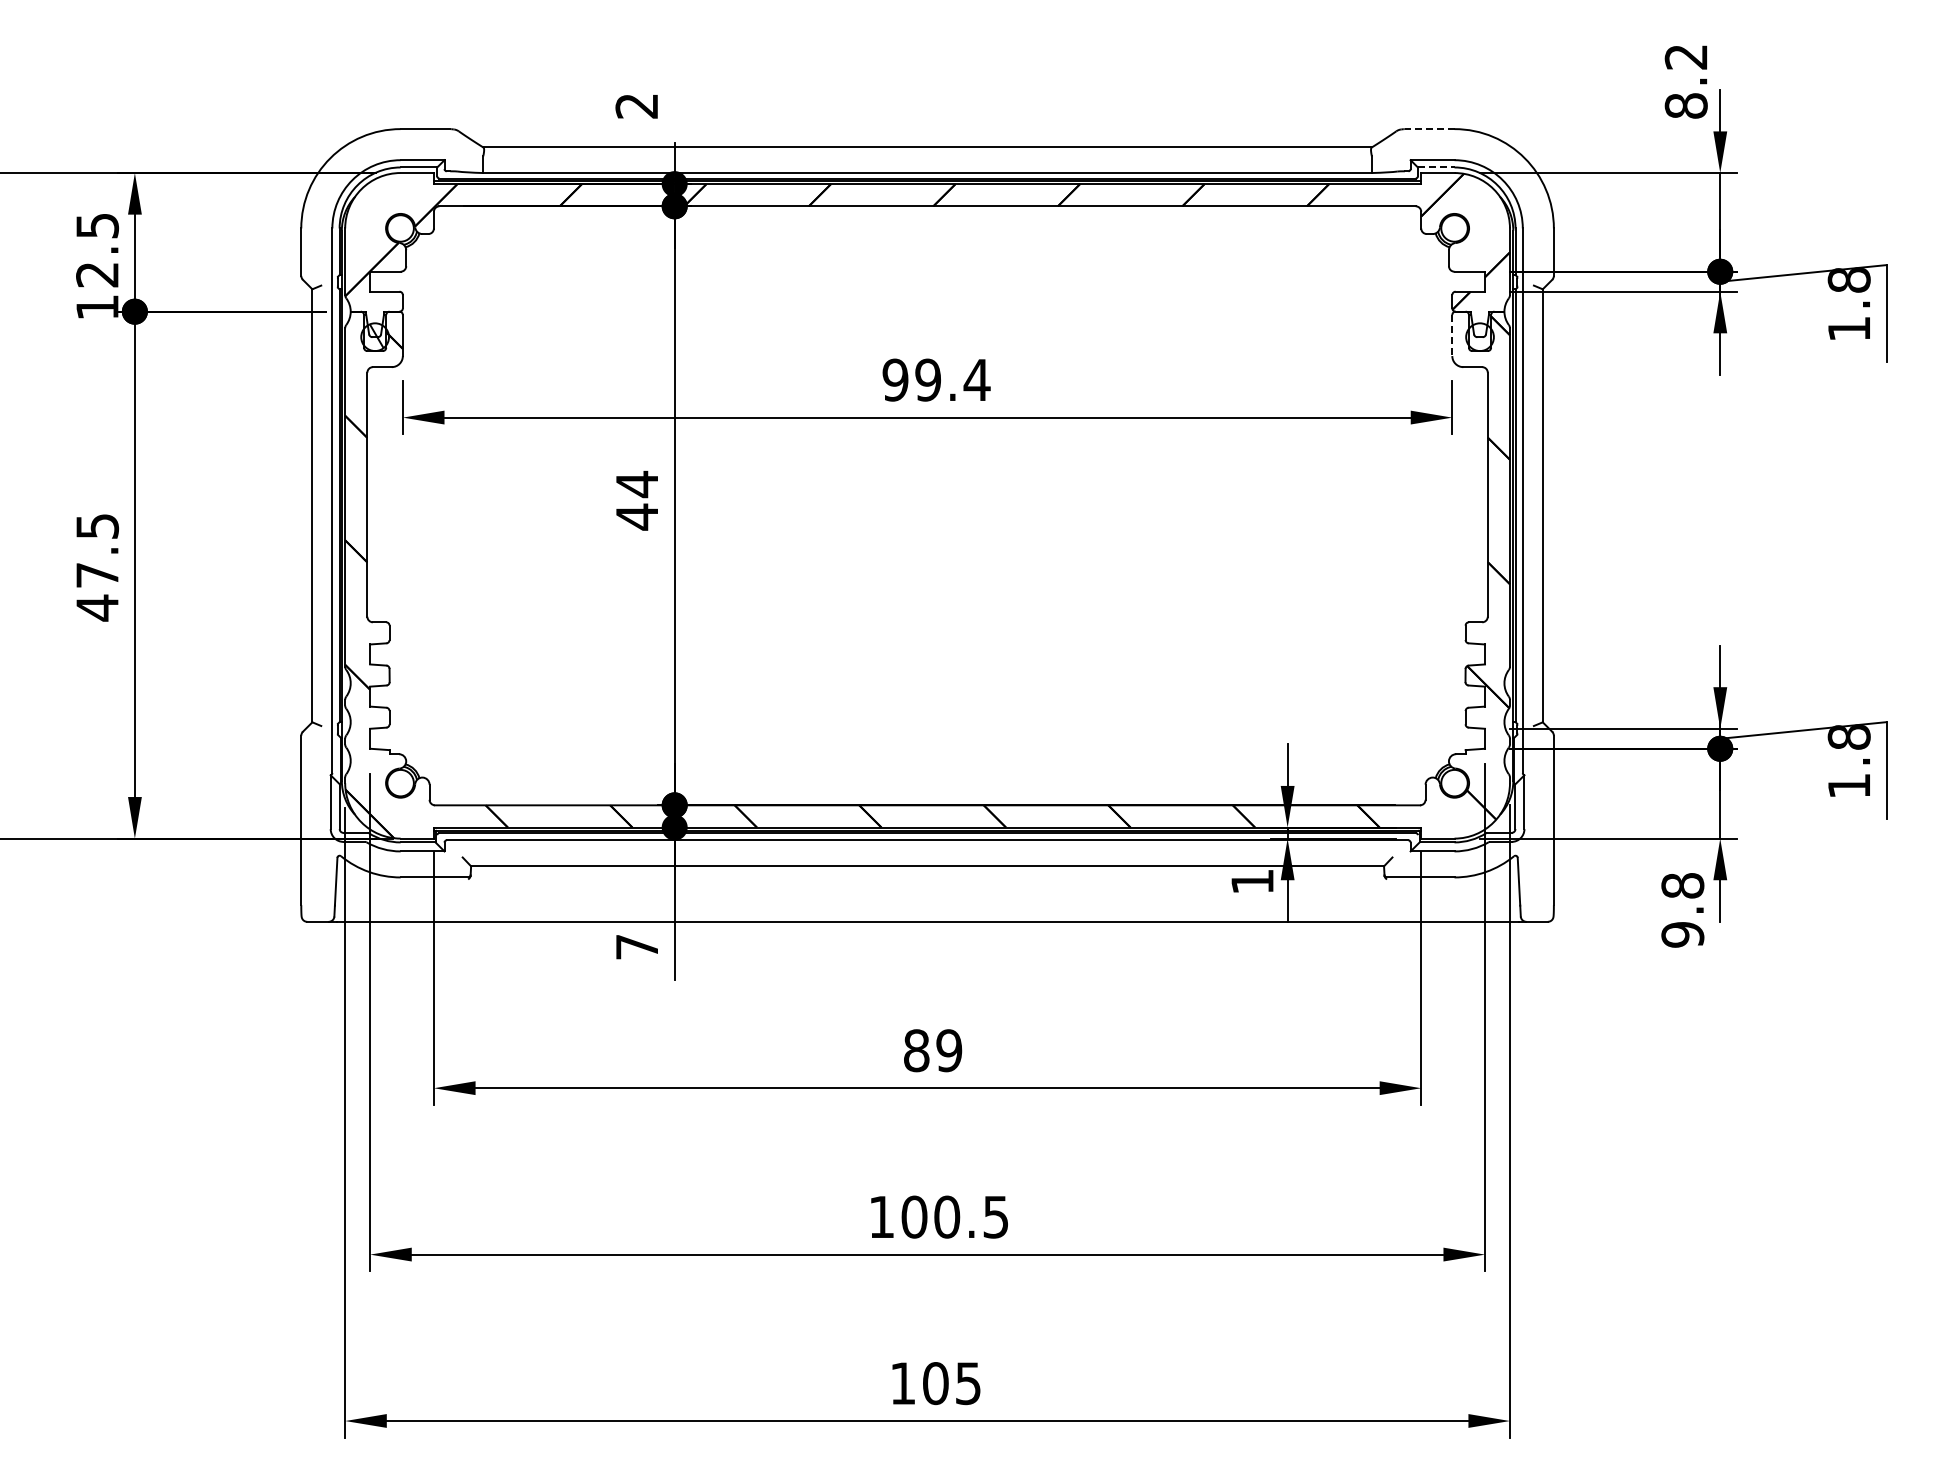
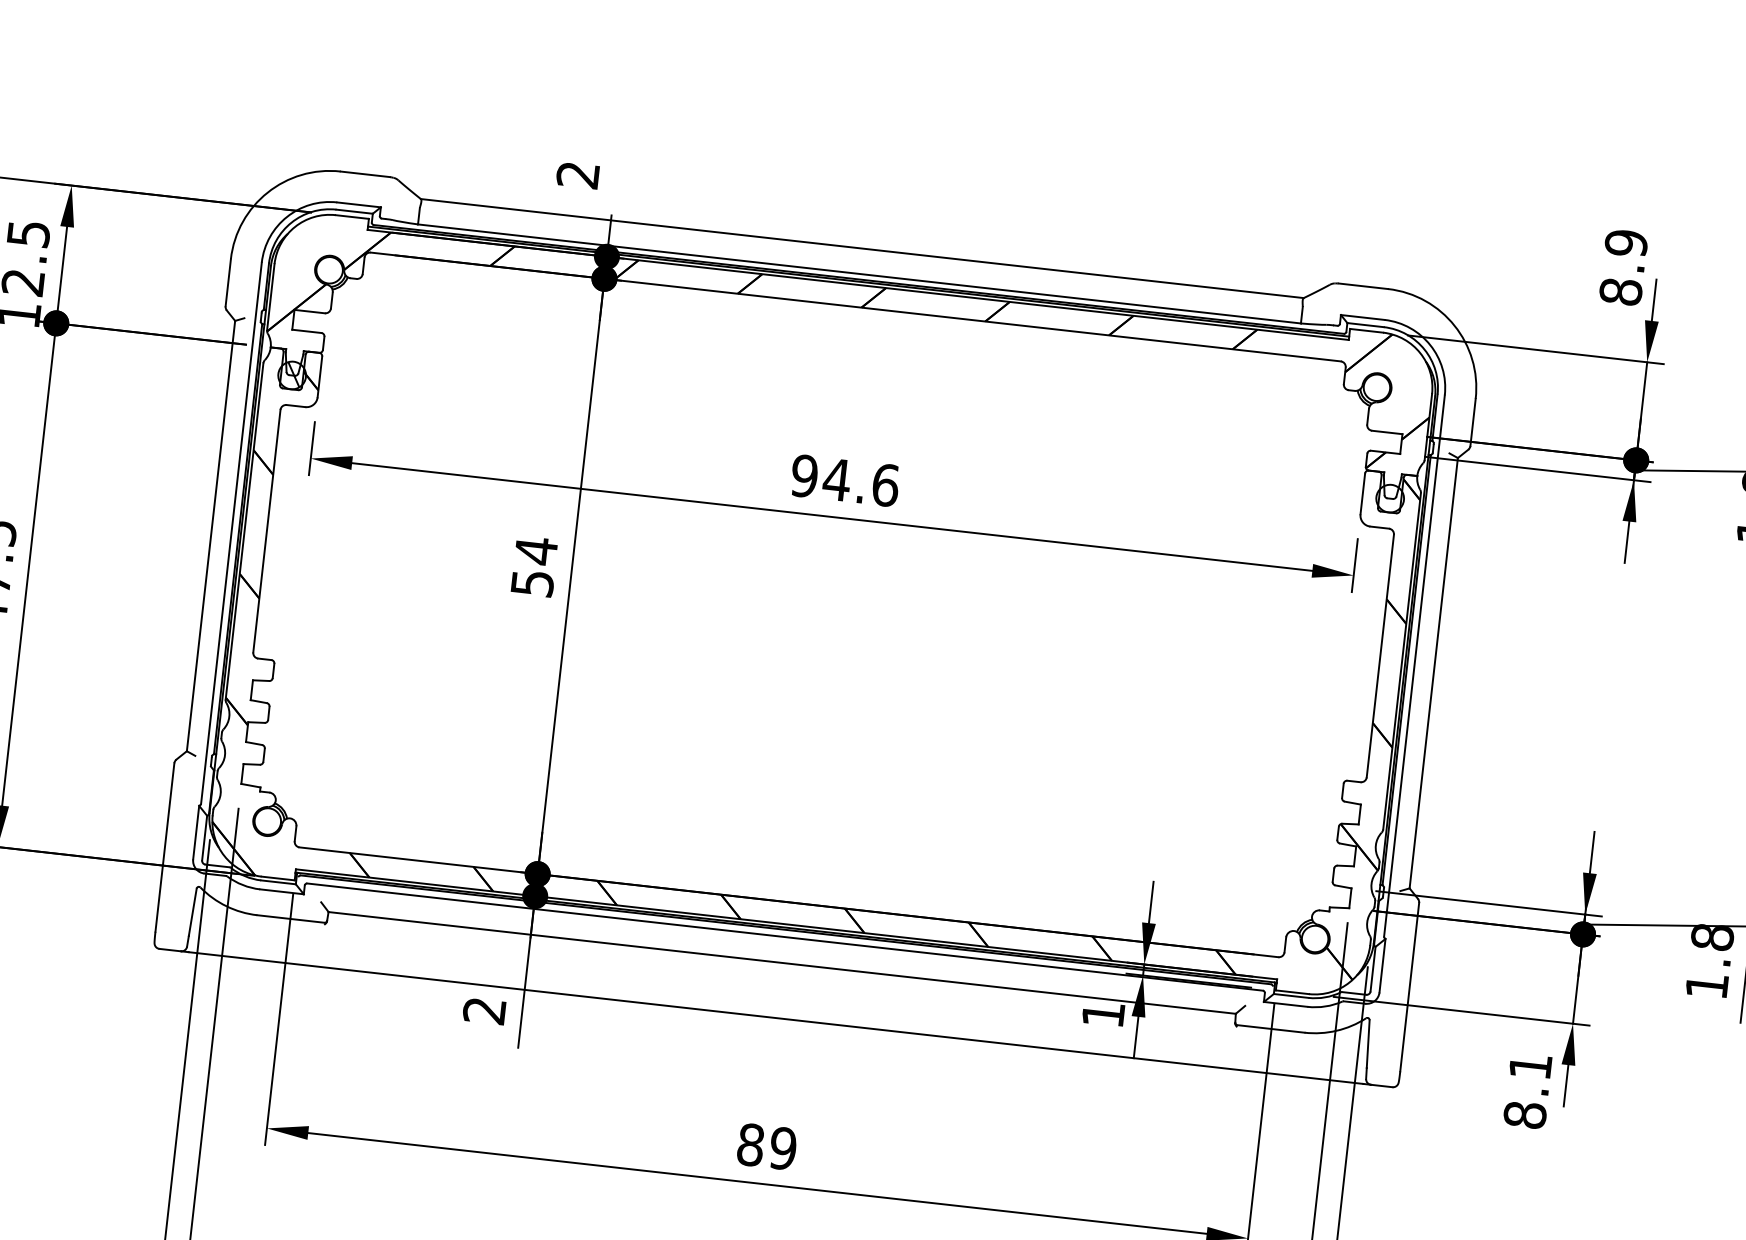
text: (1685, 57) -> (1625, 243), 8.2 -> 8.9
line: (1429, 129) -> (1363, 286), dashed -> solid
line: (1436, 167) -> (1365, 325), dashed -> solid
line: (1452, 335) -> (1363, 493), dashed -> solid
text: (952, 379) -> (861, 481), 99.4 -> 94.6
text: (637, 516) -> (532, 582), 44 -> 54
text: (1682, 910) -> (1527, 1090), 9.8 -> 8.1
text: (636, 947) -> (483, 1011), 7 -> 2

